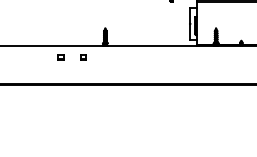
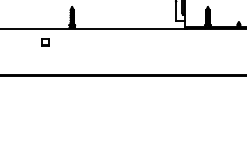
part: (60, 57) -> (17, 42), removed

